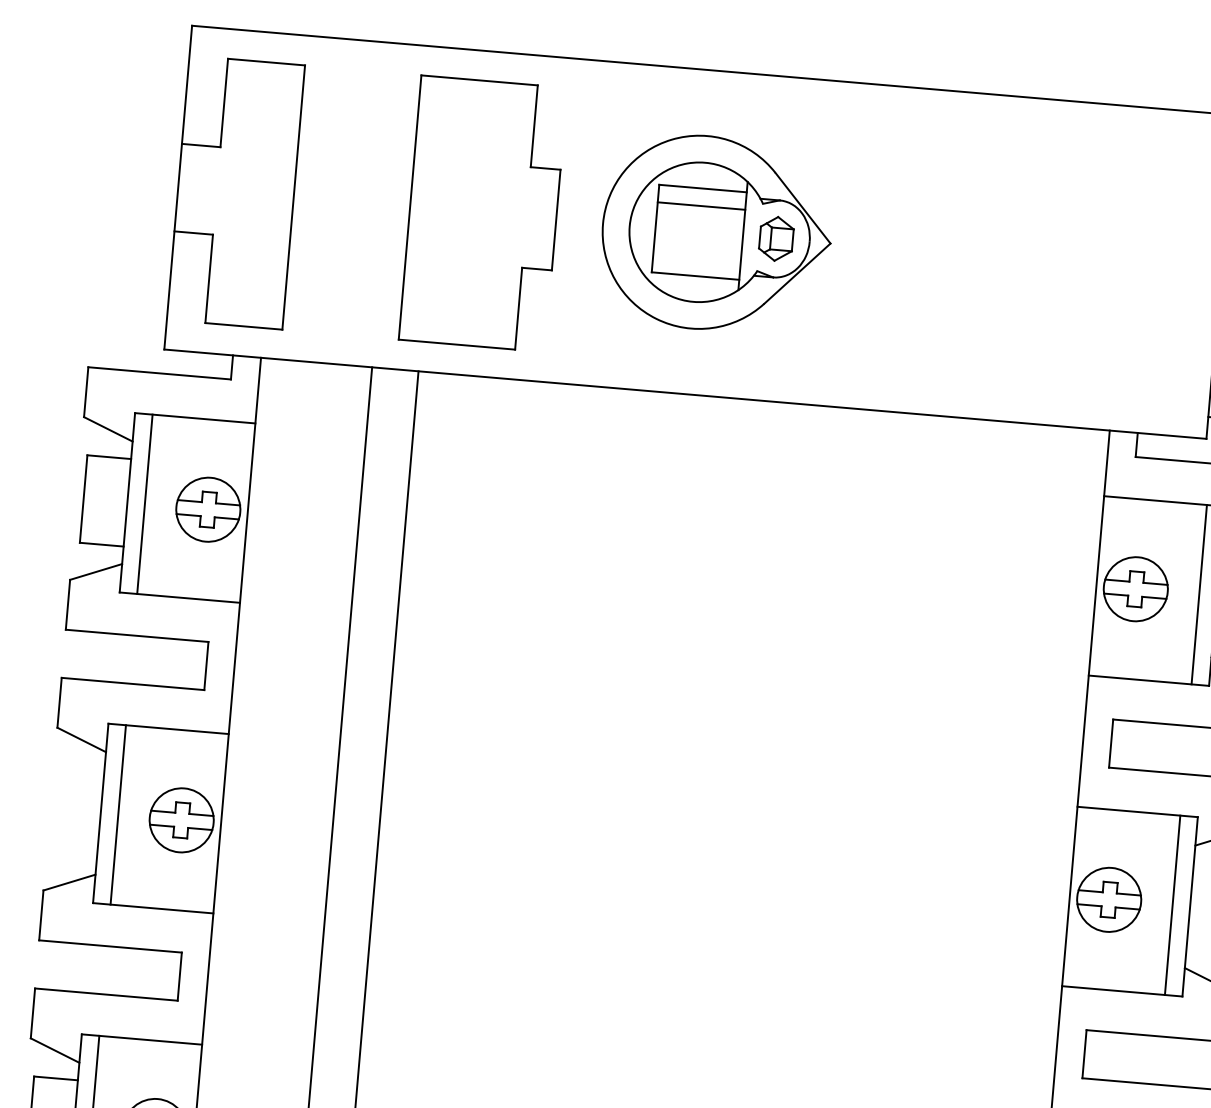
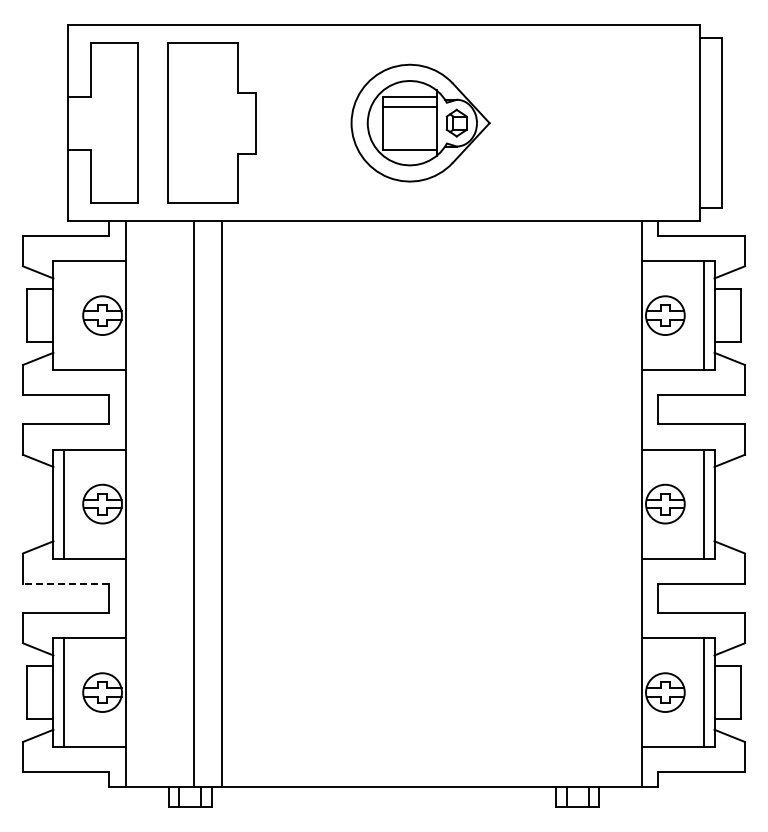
part: (482, 212) -> (211, 122), moved
part: (716, 232) -> (420, 122), moved
line: (145, 504) -> (64, 315), removed
line: (109, 945) -> (65, 583), solid -> dashed

